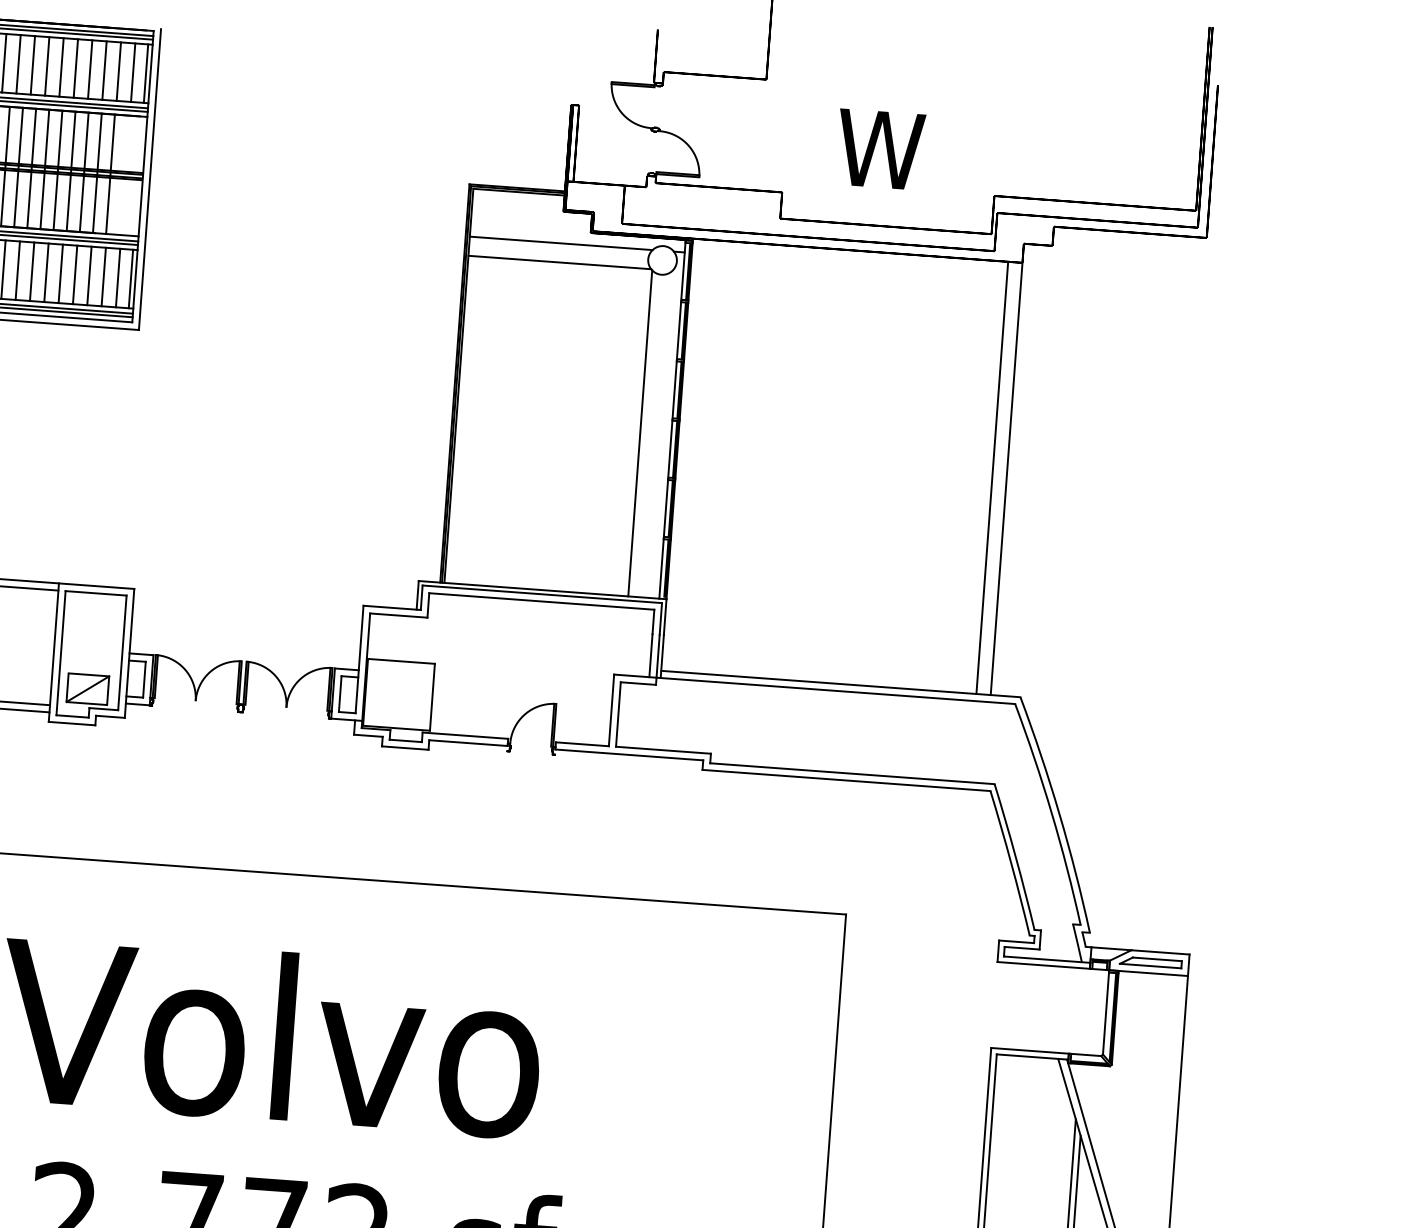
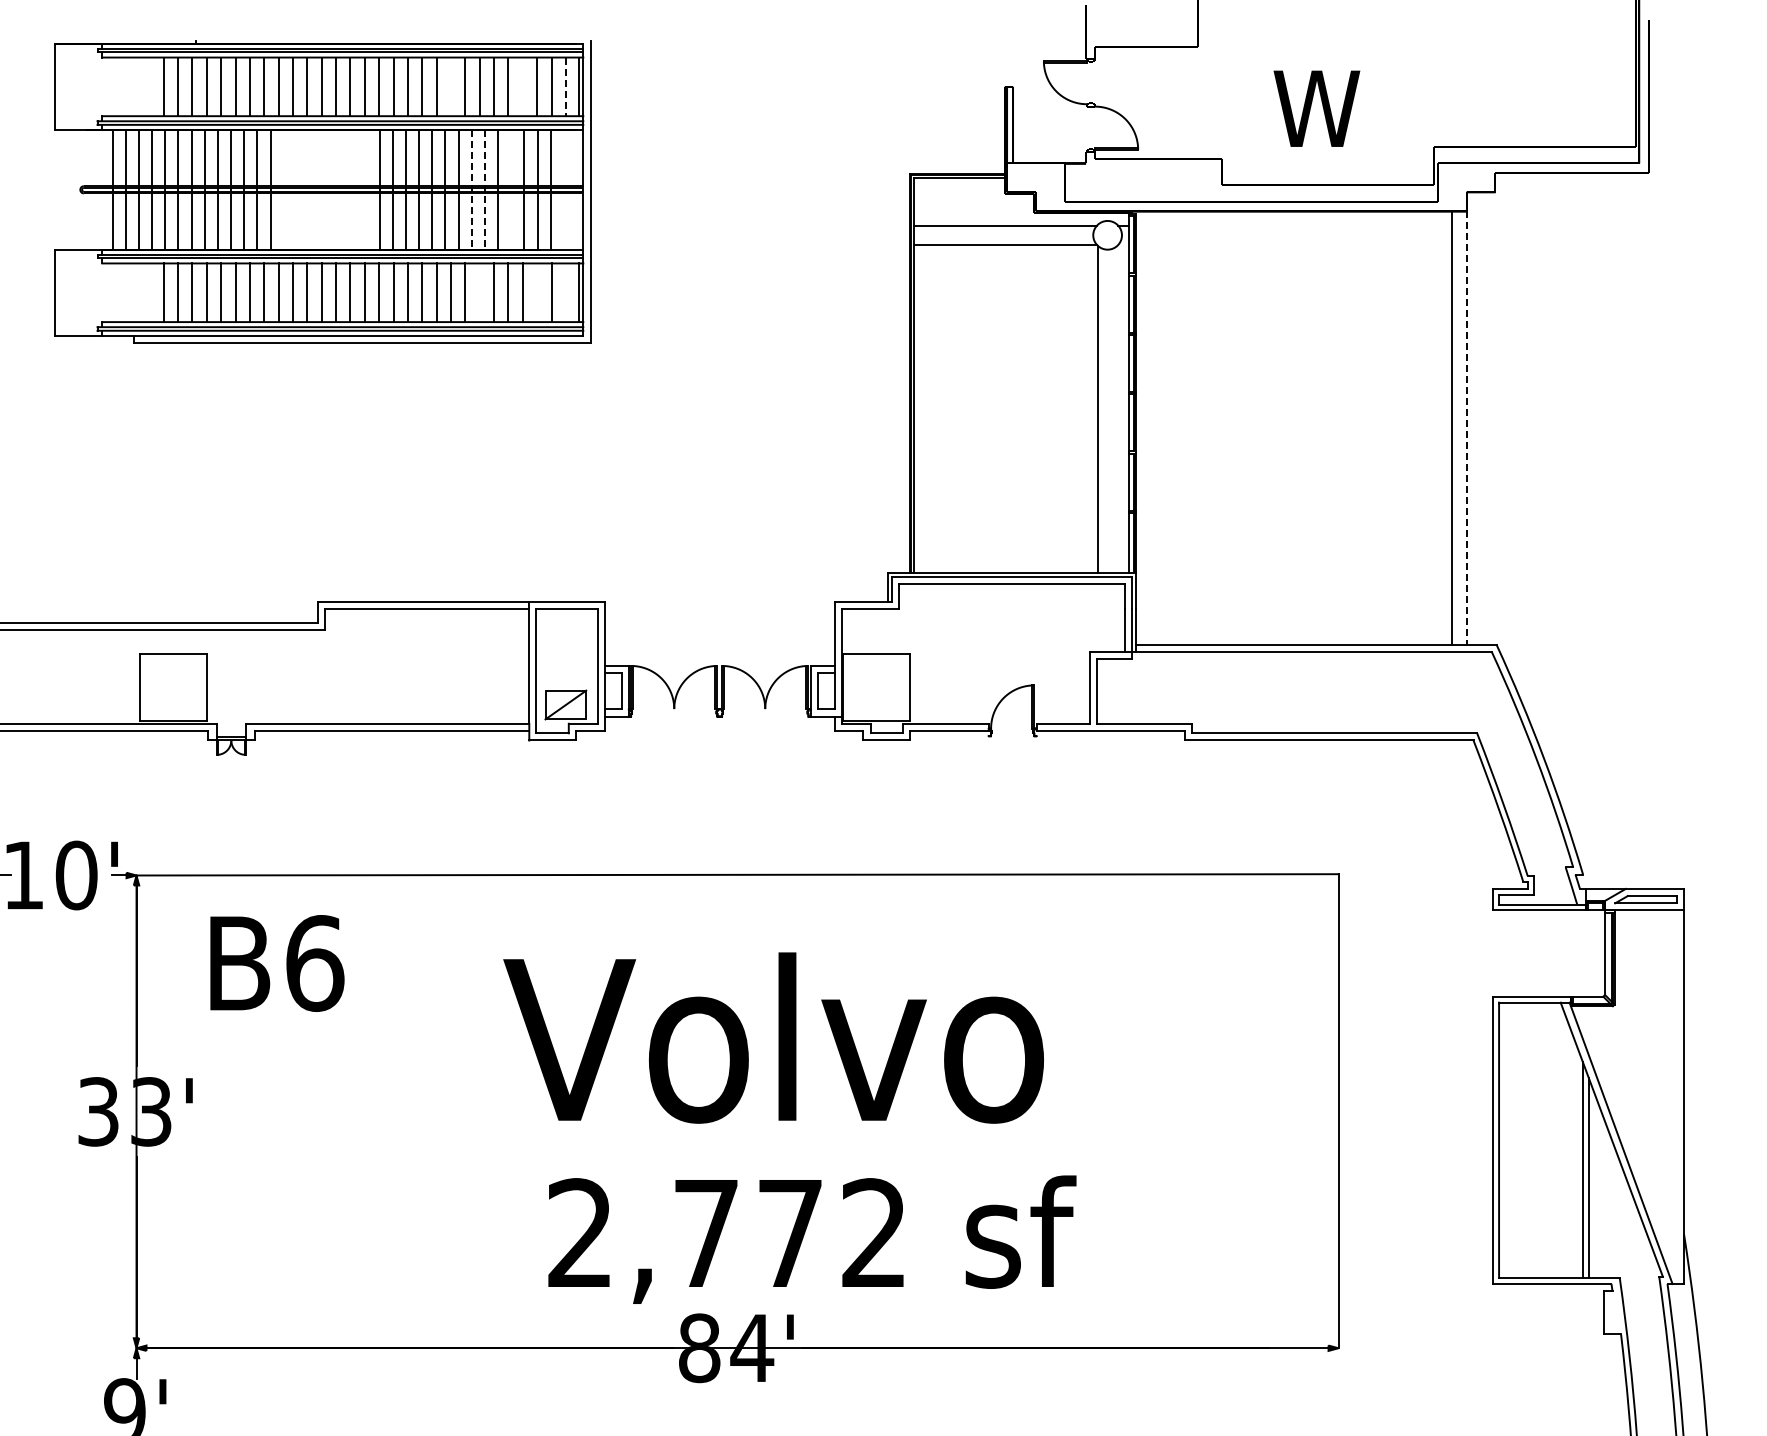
line: (18, 63) -> (450, 86), removed
line: (89, 69) -> (522, 86), removed
line: (132, 73) -> (565, 87), solid -> dashed
line: (31, 168) -> (471, 189), solid -> dashed
line: (44, 169) -> (484, 189), solid -> dashed
line: (71, 171) -> (511, 189), removed
line: (31, 271) -> (479, 292), removed
line: (89, 275) -> (537, 292), removed
line: (117, 277) -> (565, 292), removed
line: (1006, 479) -> (1466, 428), solid -> dashed

